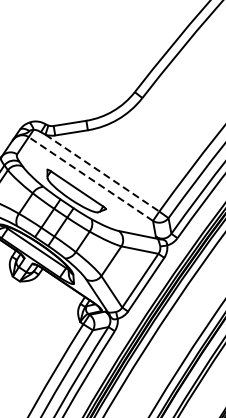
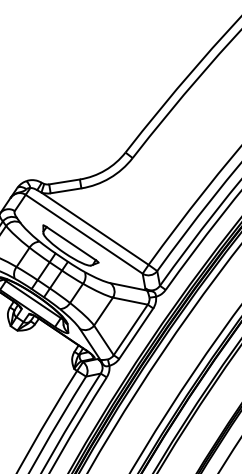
line: (102, 172) -> (95, 228), dashed -> solid
line: (91, 179) -> (84, 234), dashed -> solid

